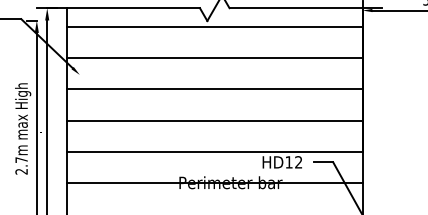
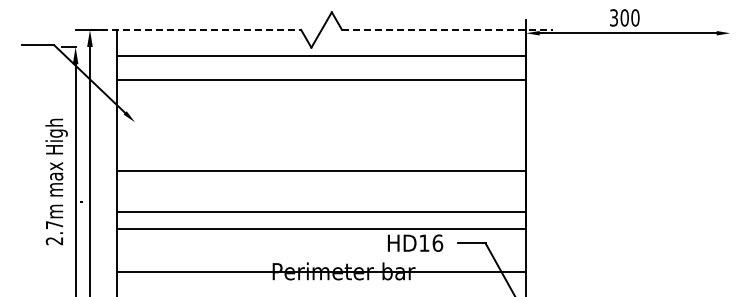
line: (123, 7) -> (195, 29), solid -> dashed
line: (305, 7) -> (447, 29), solid -> dashed
line: (214, 58) -> (321, 80), moved
line: (214, 89) -> (321, 171), moved
line: (214, 120) -> (321, 211), moved
text: (23, 128) -> (56, 181), moved
text: (298, 161) -> (437, 242), HD12 -> HD16

